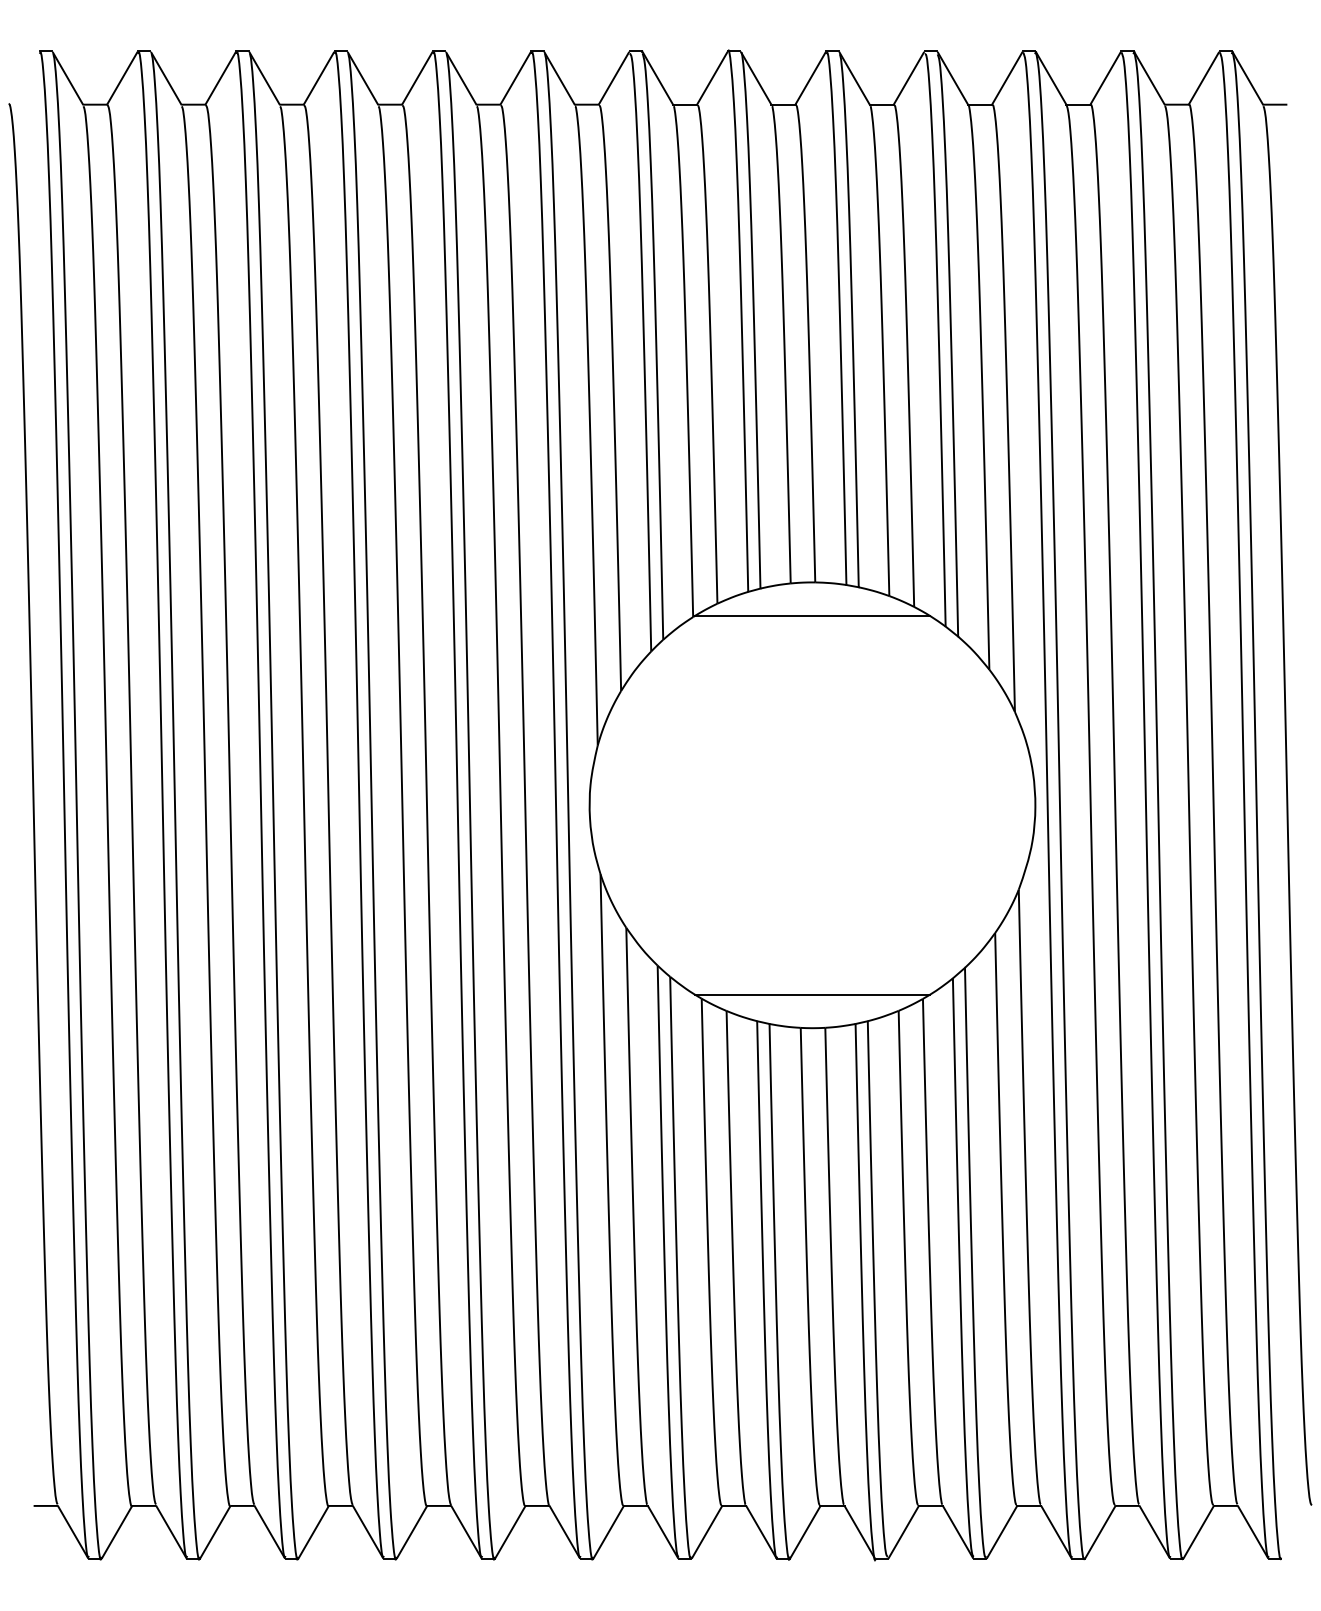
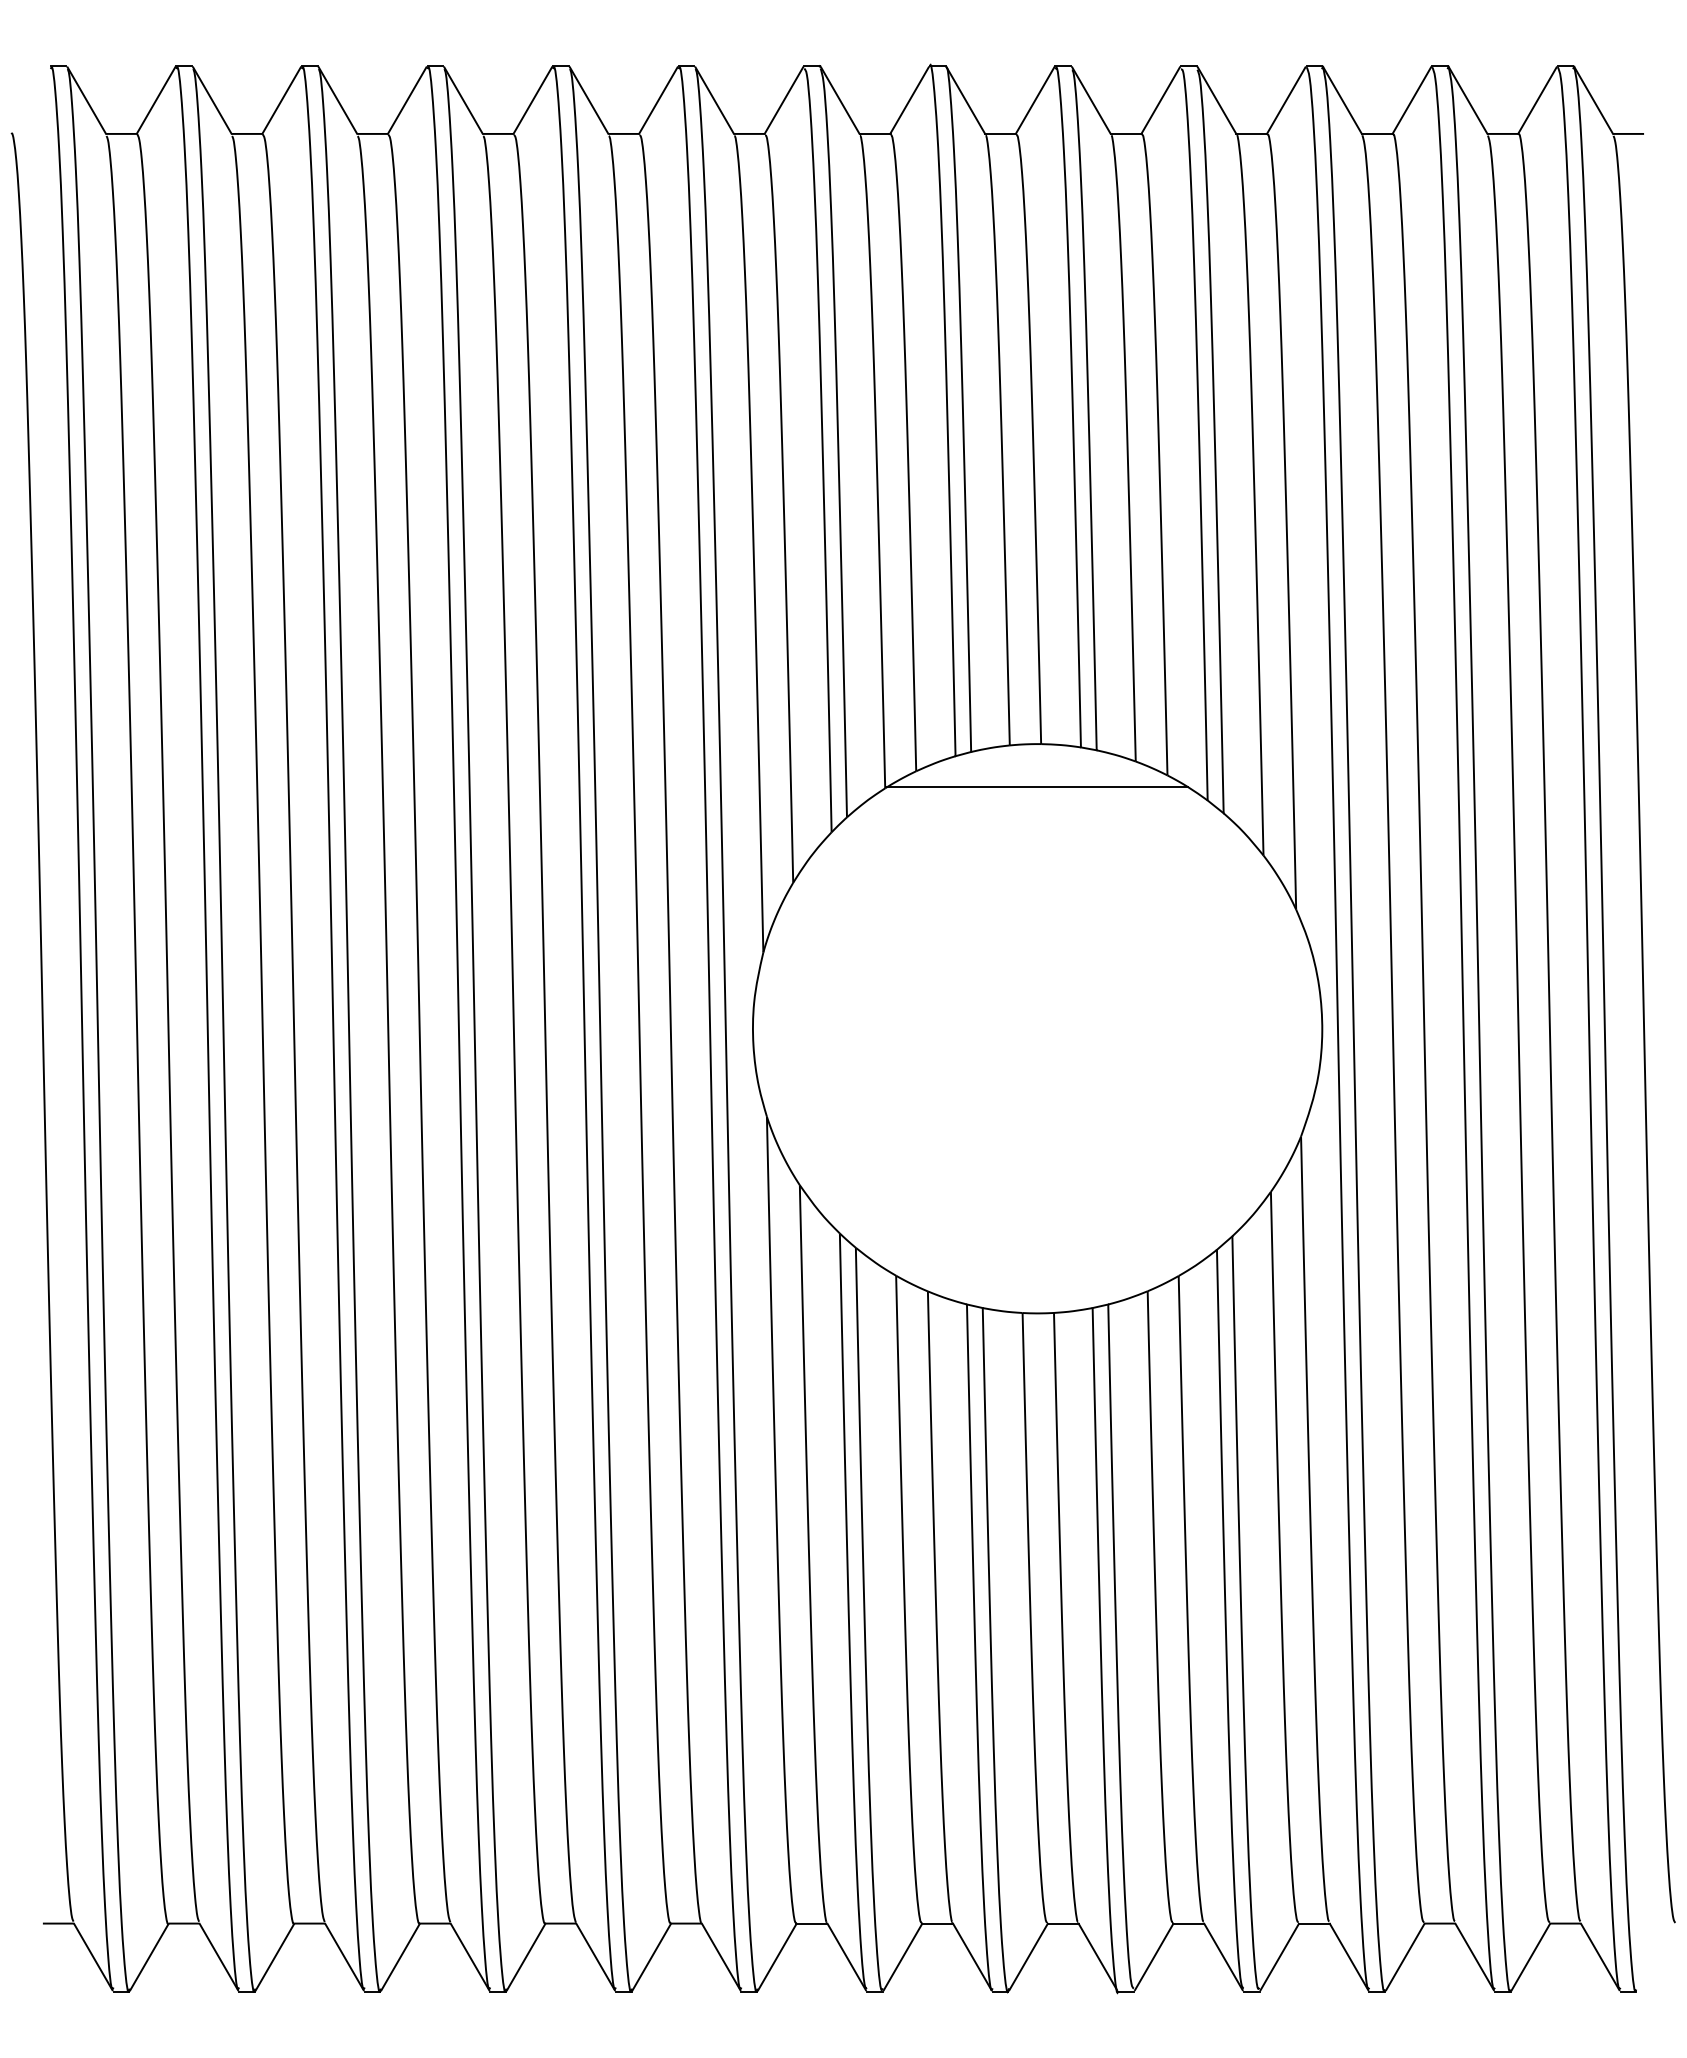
line: (812, 994) -> (1037, 1270), removed

